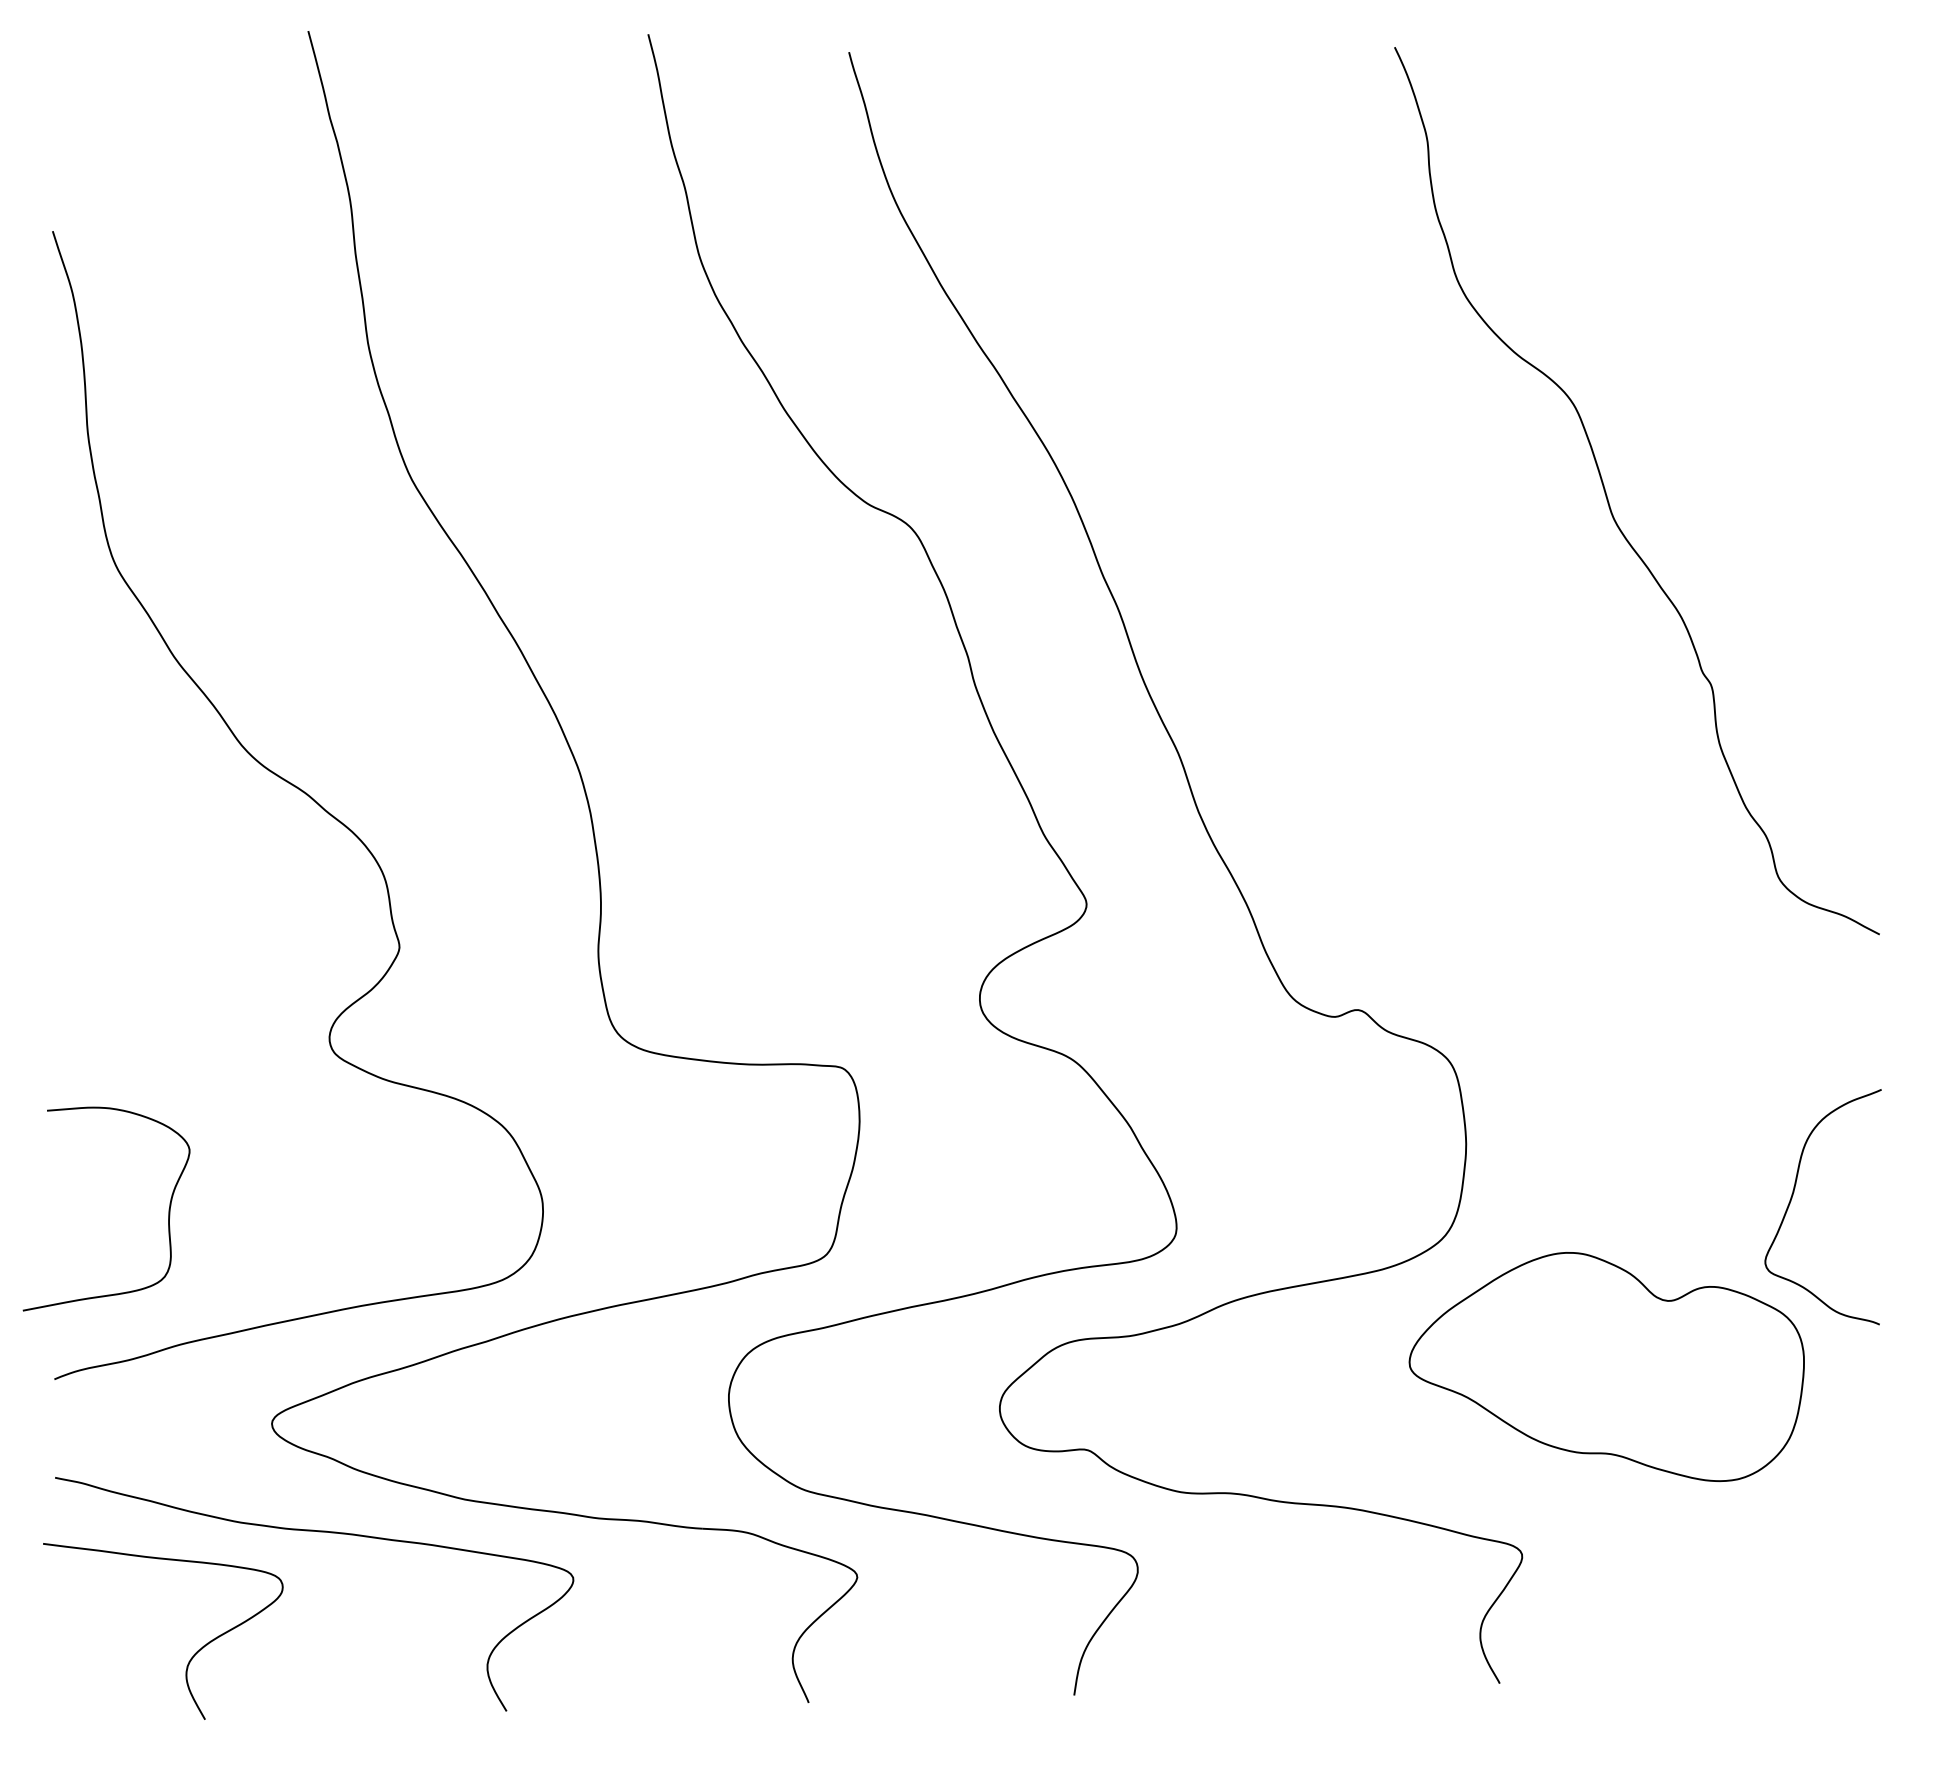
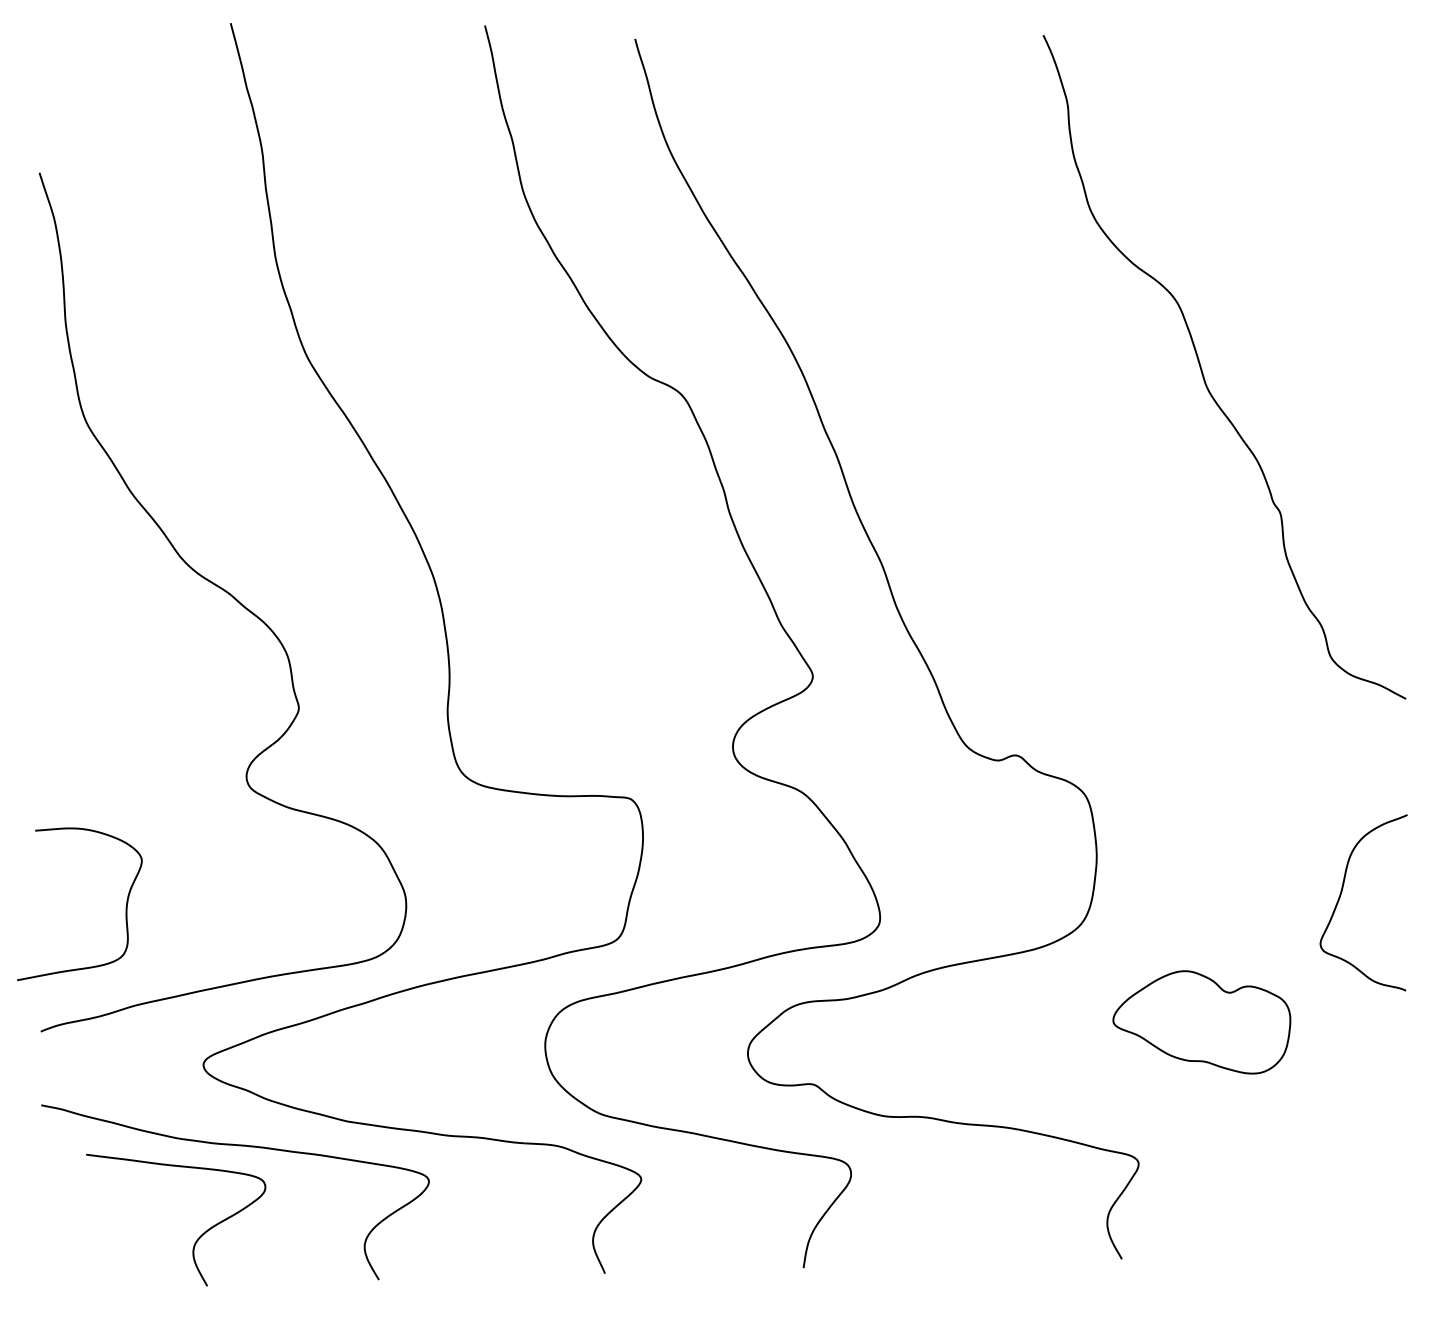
part: (1606, 1366) -> (1201, 1022), size x0.6
curve: (193, 1654) -> (198, 1237), moved

